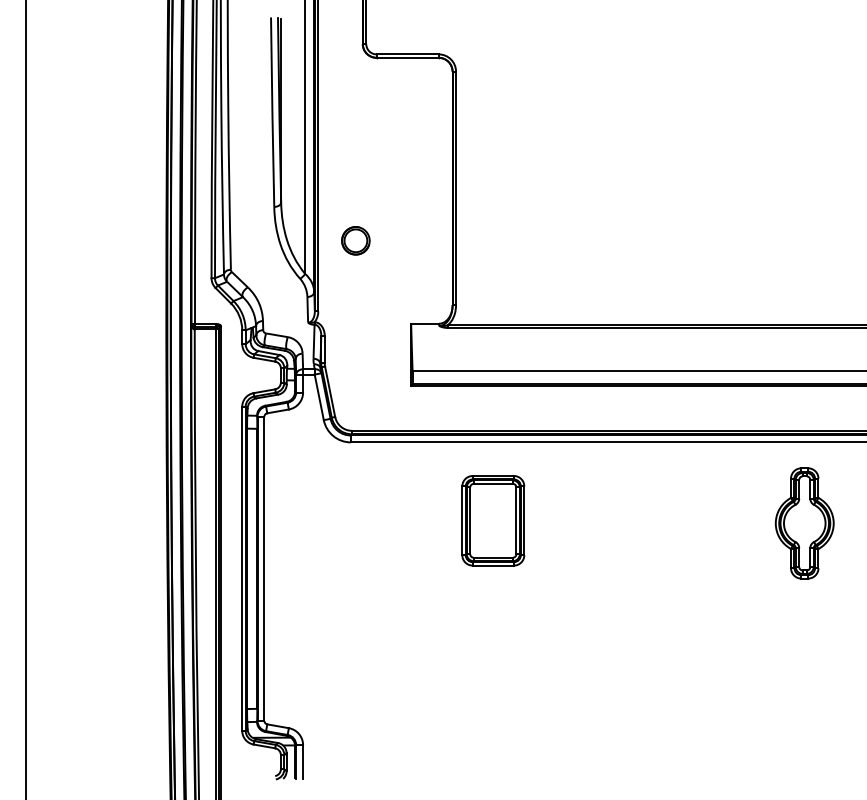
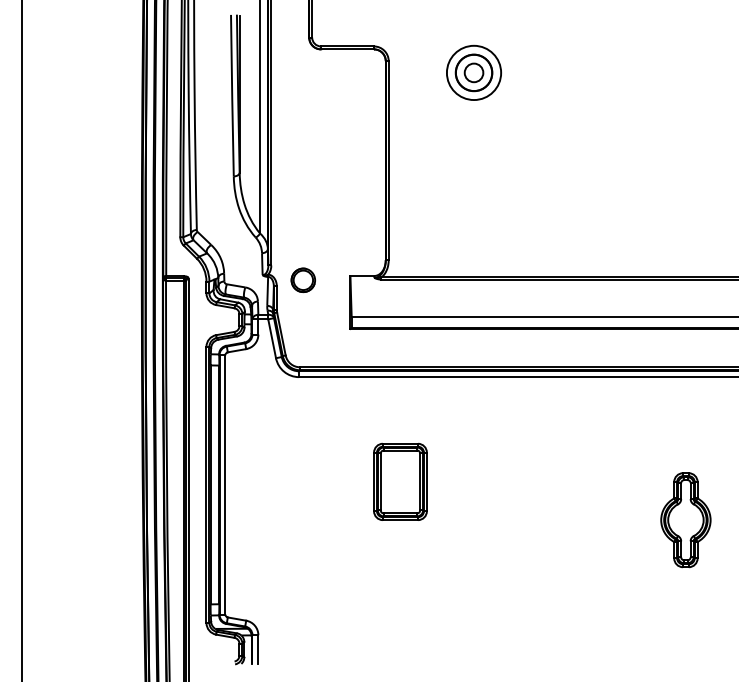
part: (555, 84) -> (473, 72), added
part: (354, 241) -> (302, 280), moved
part: (493, 520) -> (400, 481), moved
part: (804, 523) -> (685, 520), moved

